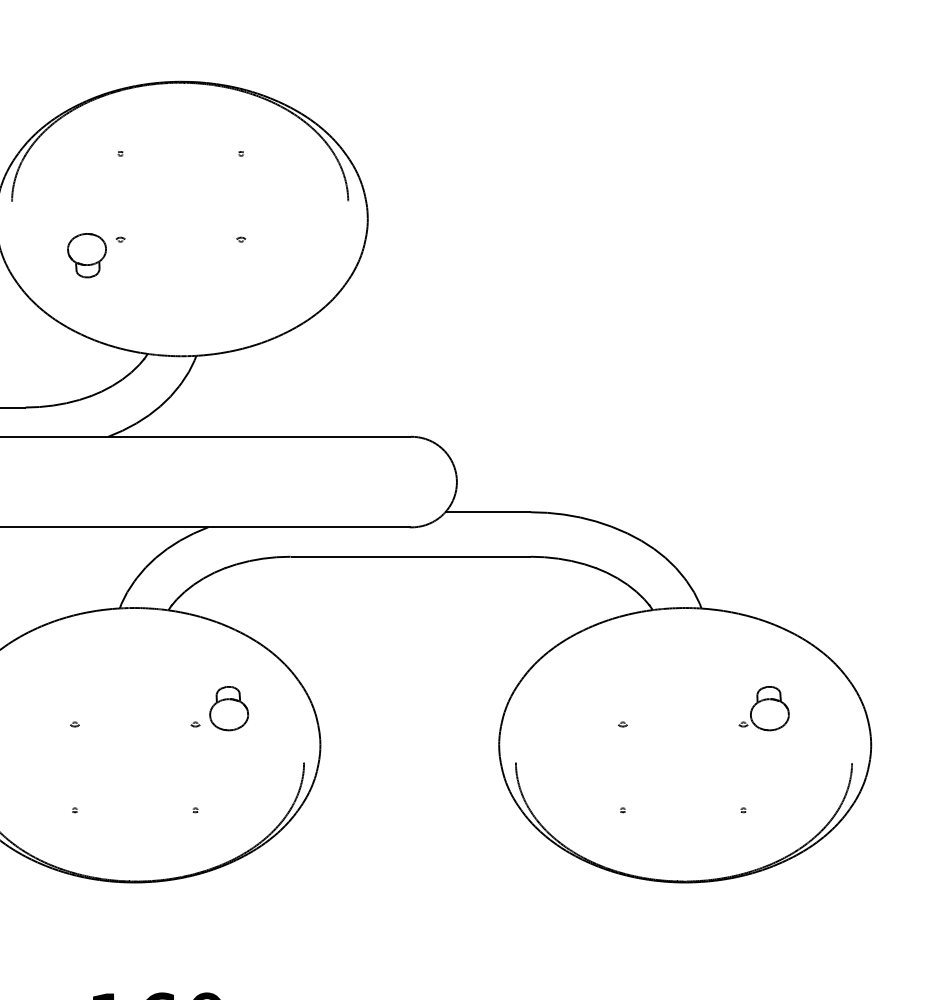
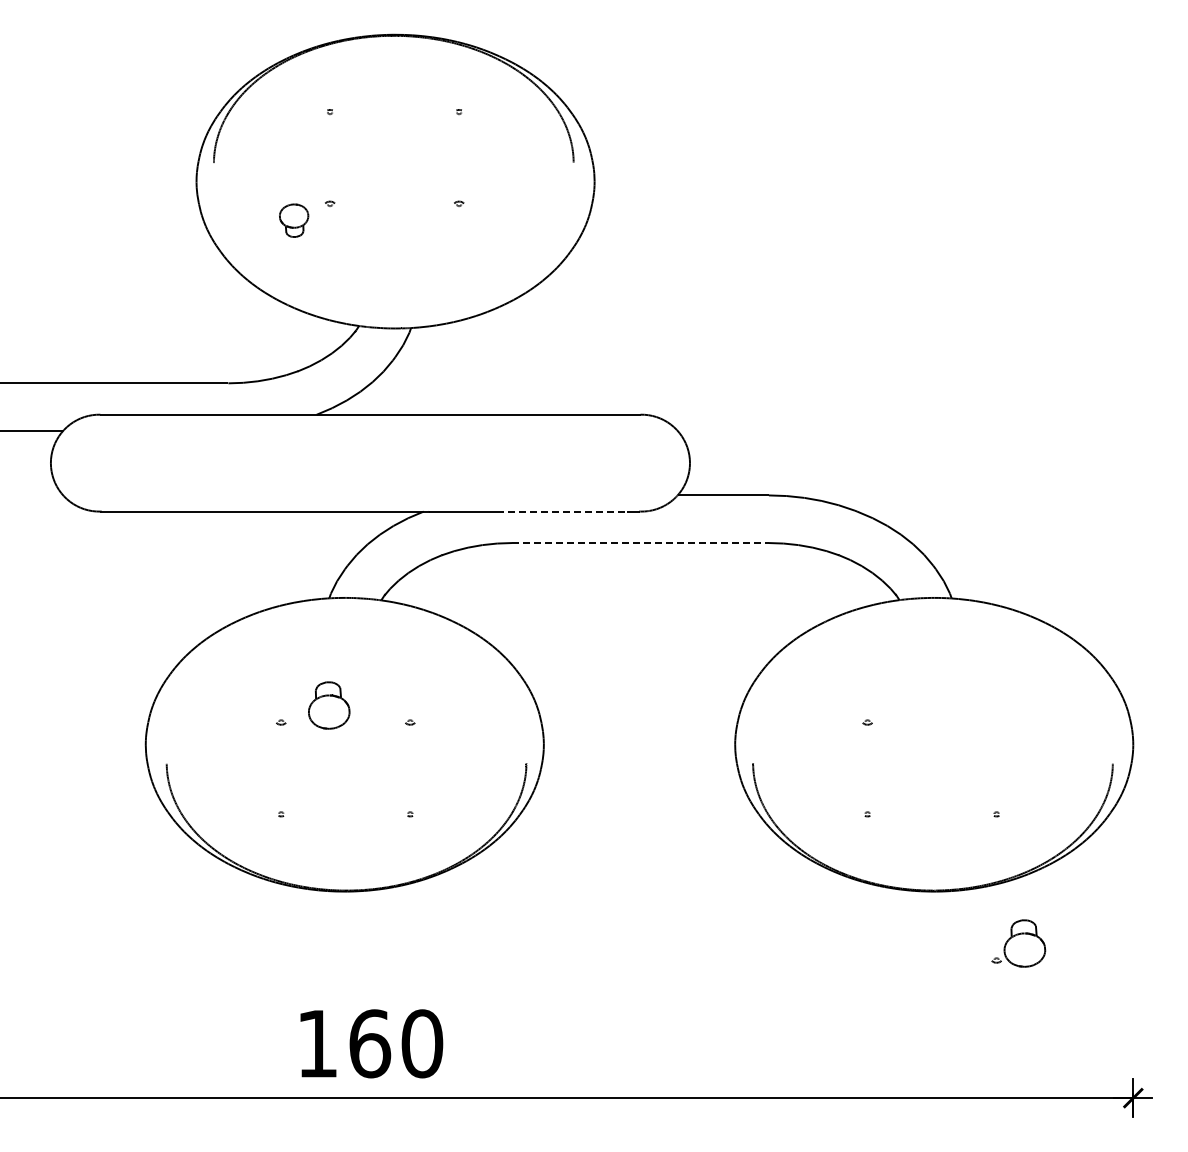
part: (86, 255) -> (293, 220), size x0.7
line: (337, 527) -> (562, 511), solid -> dashed
line: (410, 557) -> (640, 543), solid -> dashed
part: (229, 708) -> (329, 705), moved
part: (763, 708) -> (1018, 943), moved

